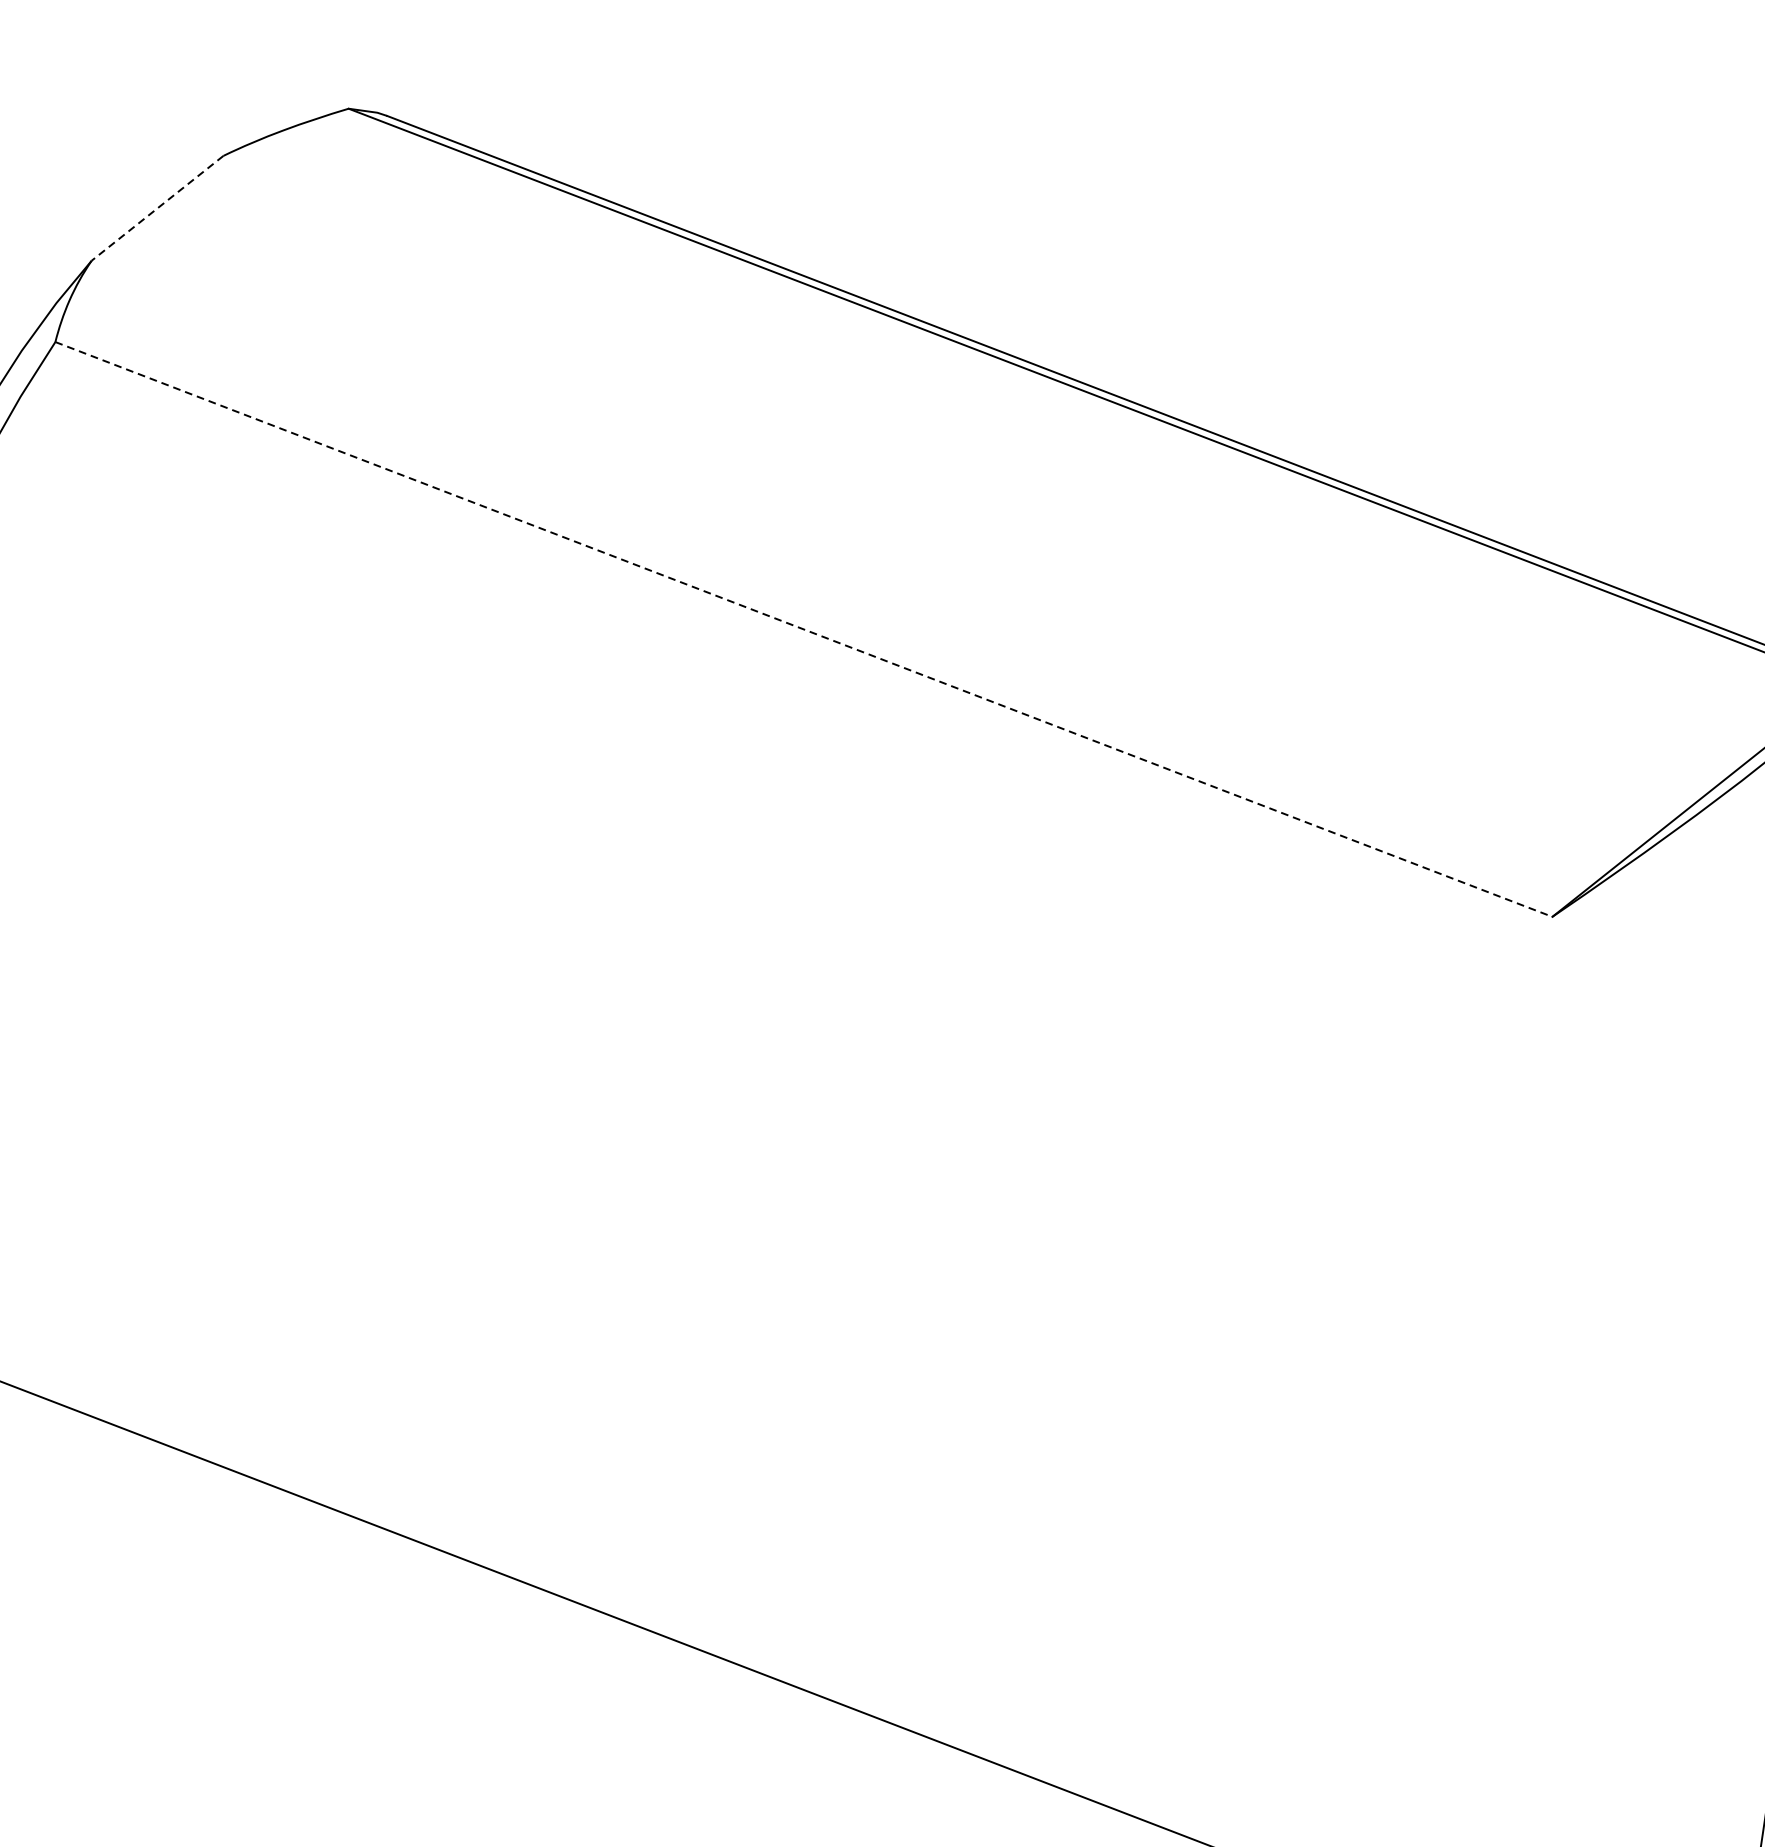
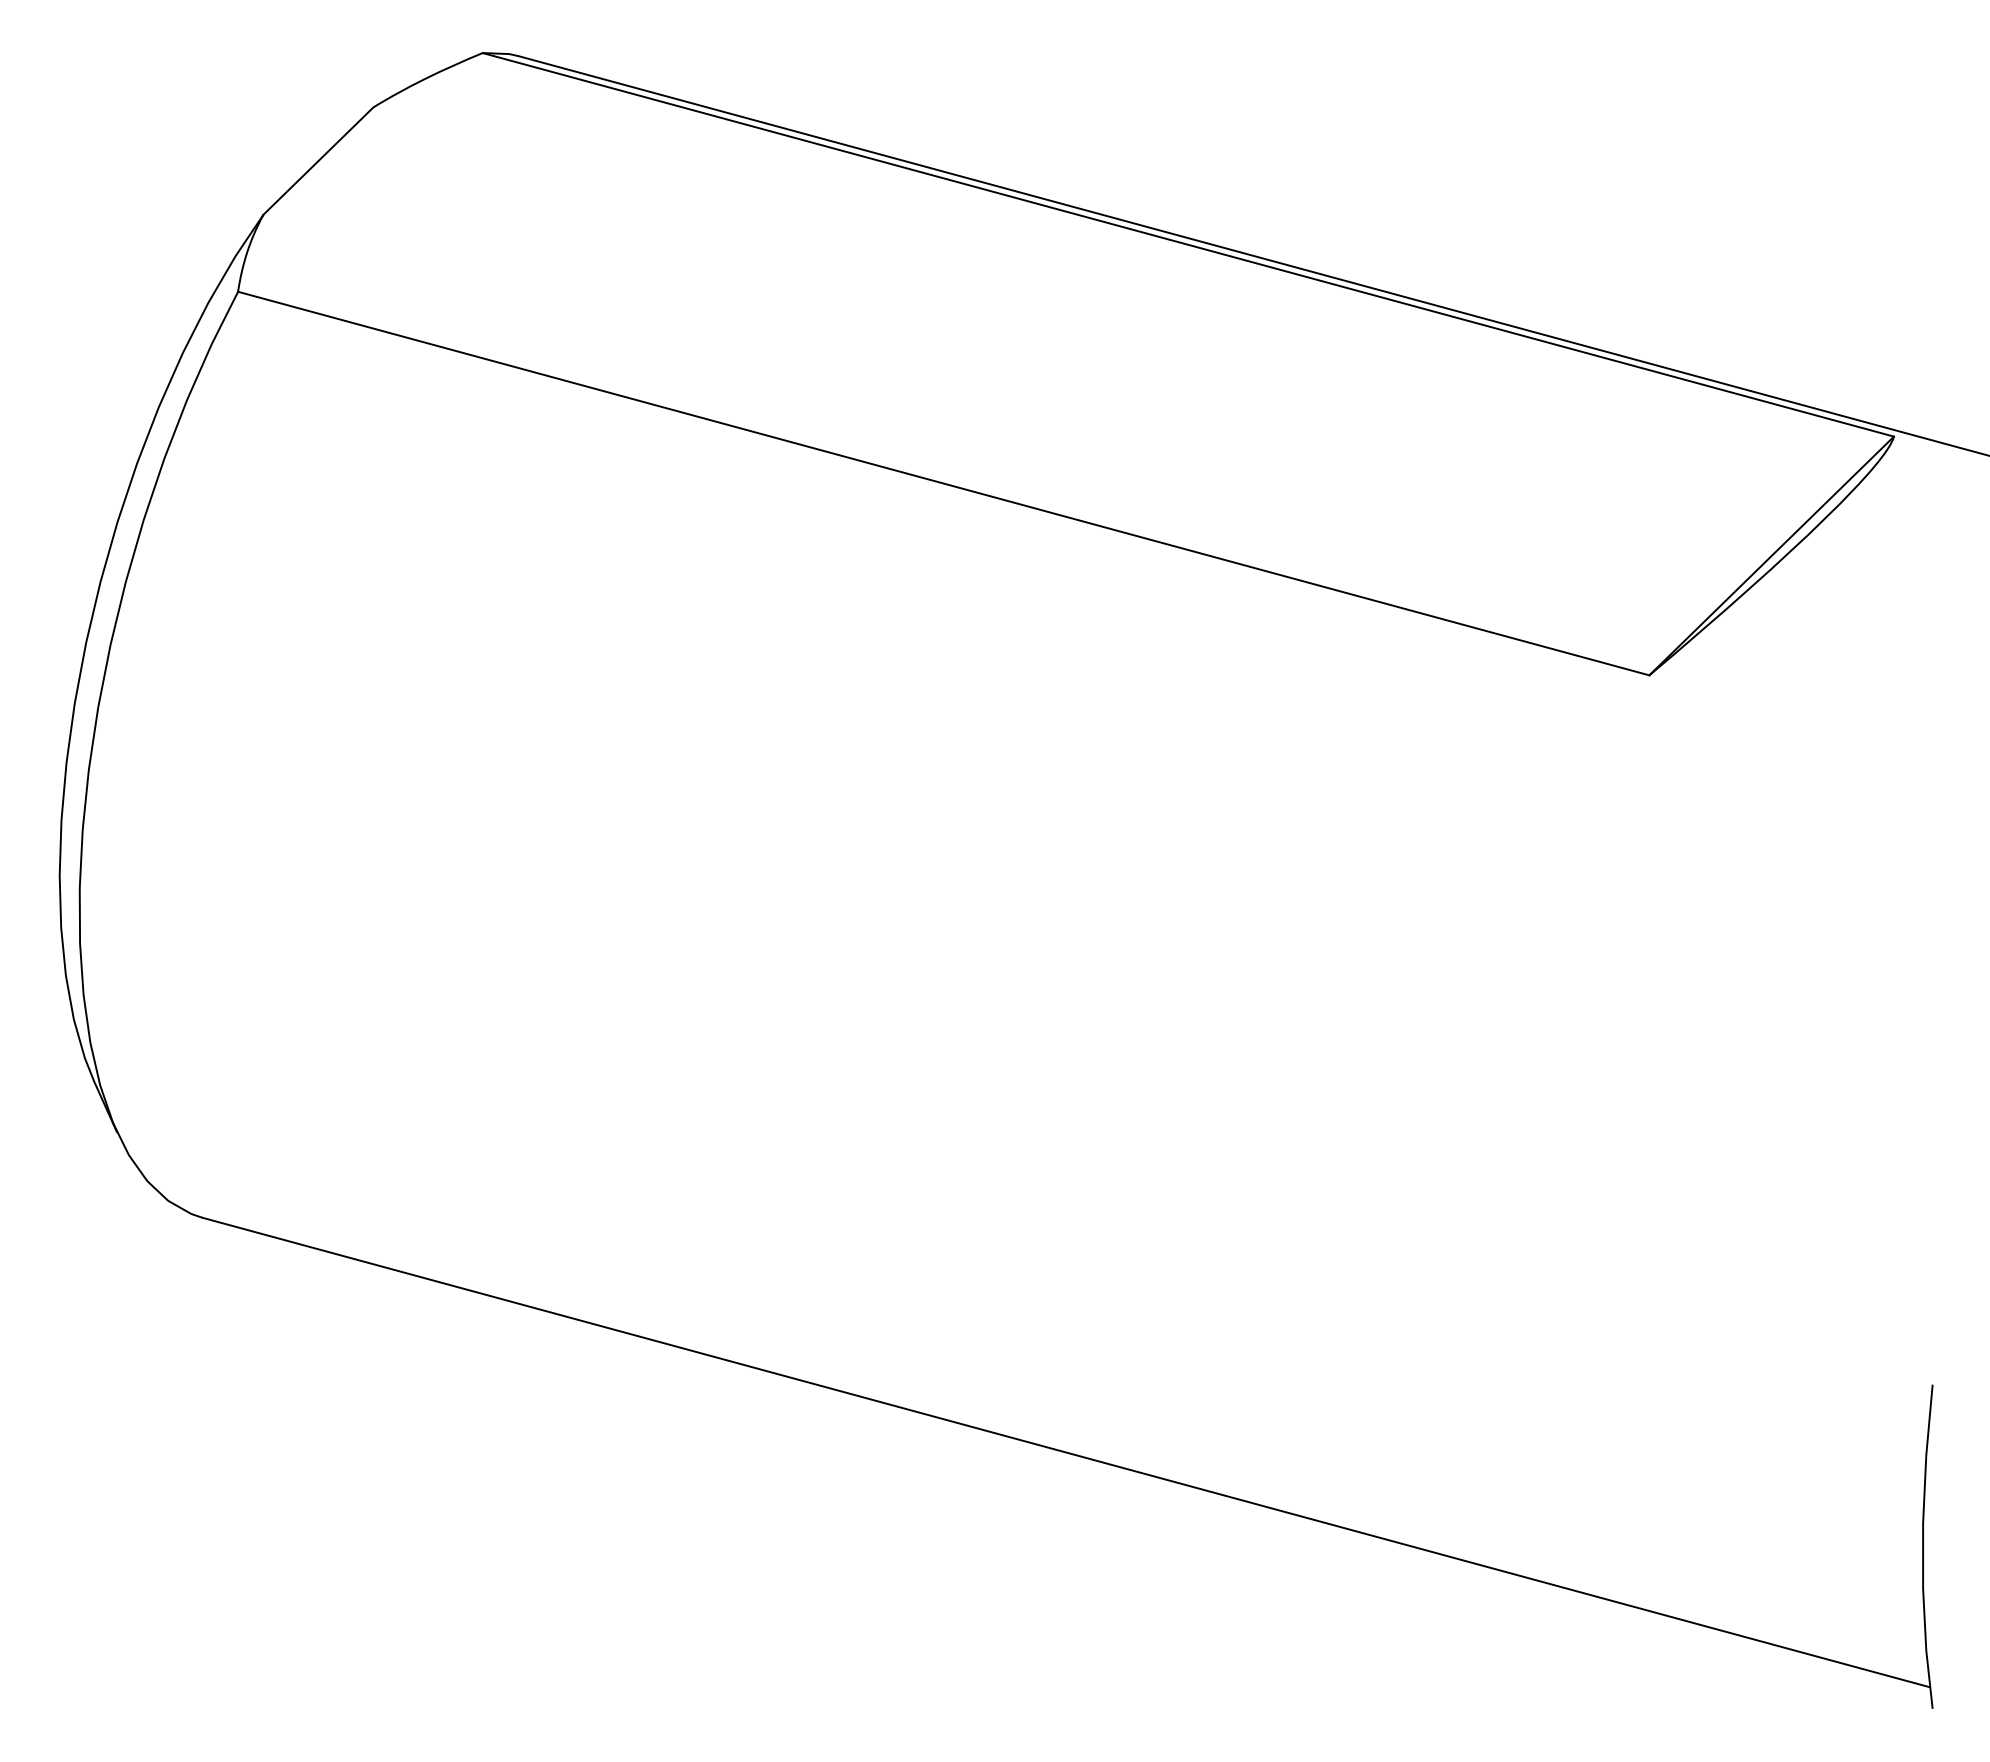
line: (157, 208) -> (318, 161), dashed -> solid
line: (804, 629) -> (944, 483), dashed -> solid

